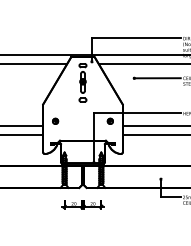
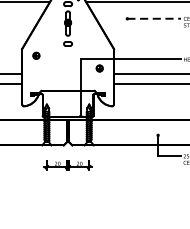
line: (158, 78) -> (155, 19), solid -> dashed
part: (55, 120) -> (36, 54), moved

